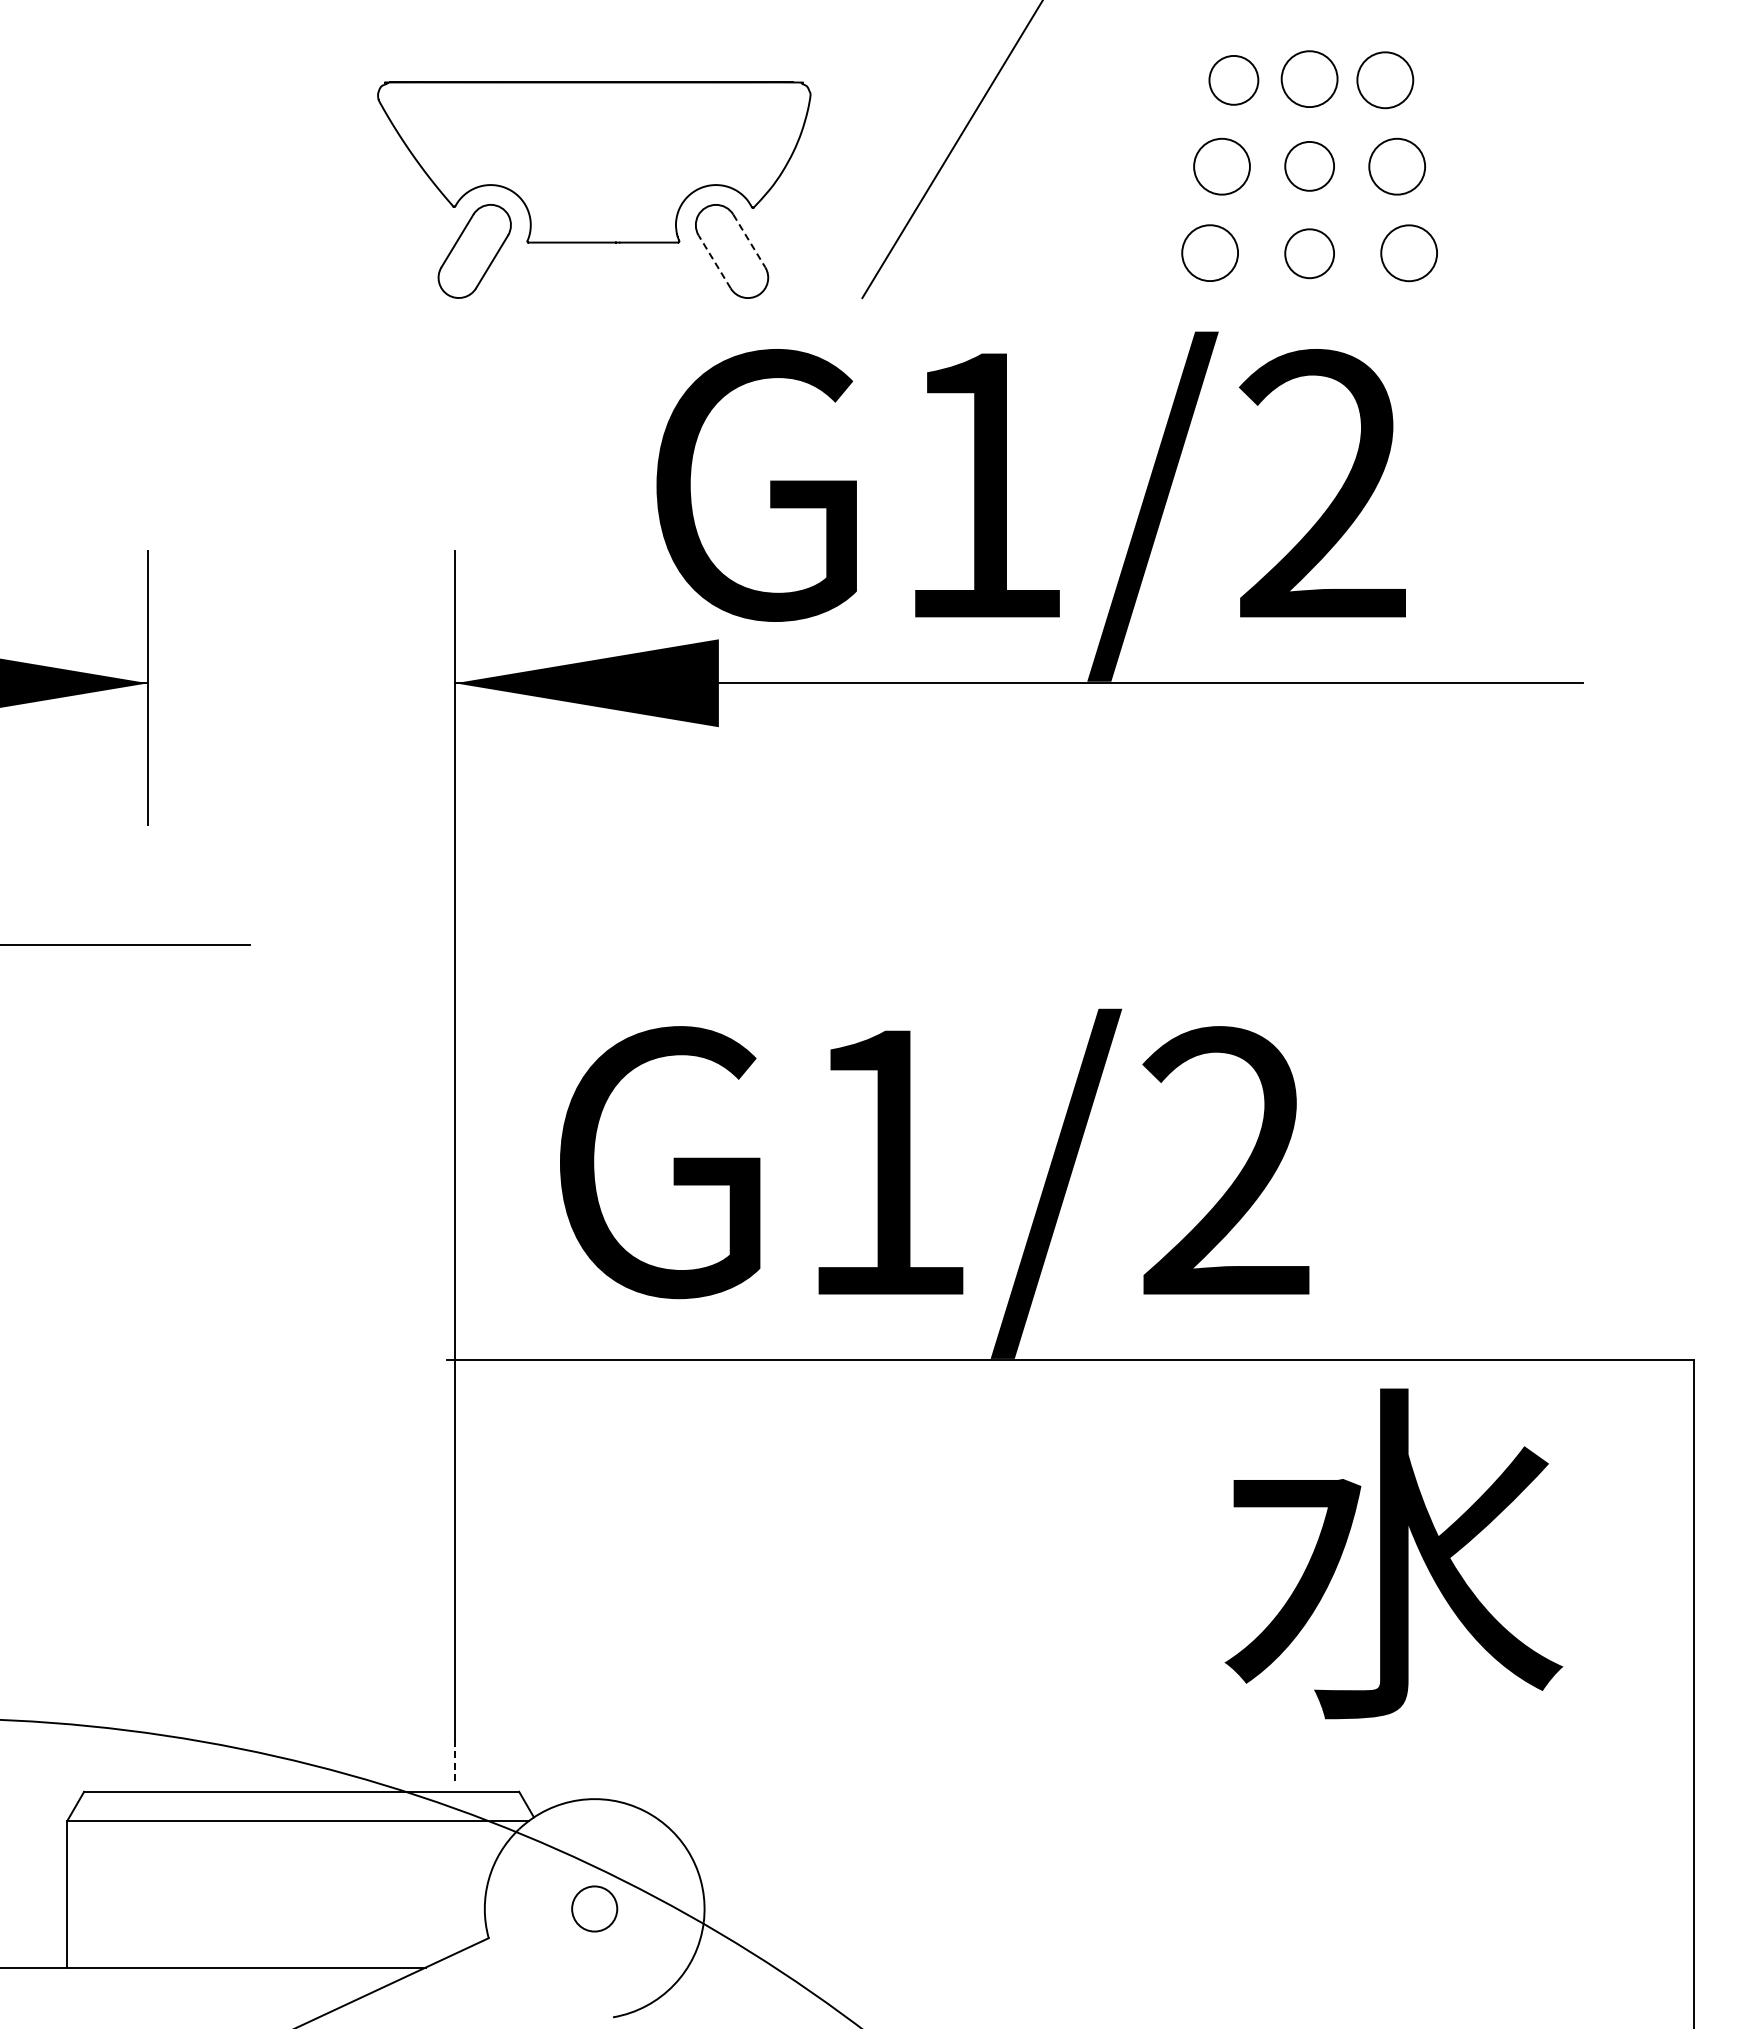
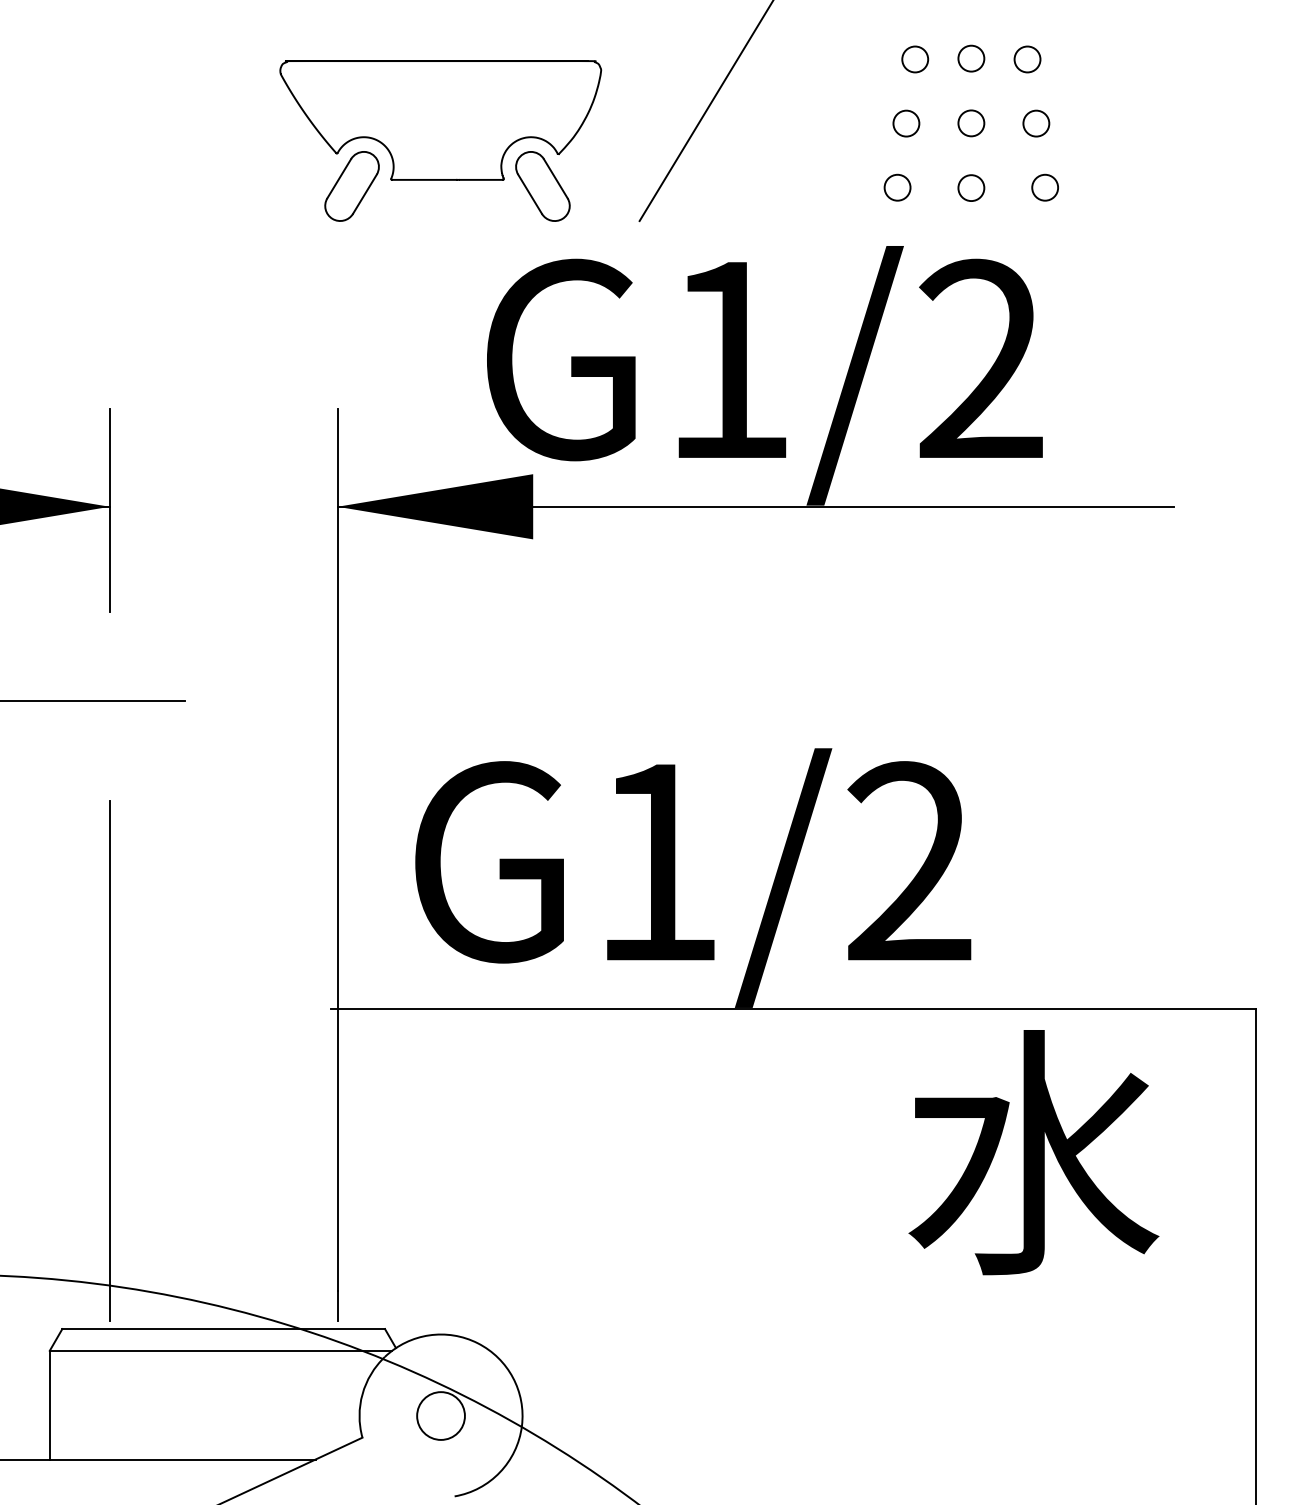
circle: (1309, 78) -> (971, 58), size x0.62
circle: (1233, 79) -> (914, 58), size x0.71
circle: (1384, 79) -> (1026, 58), size x0.62
circle: (1221, 166) -> (906, 123), size x0.62
circle: (1309, 166) -> (971, 123), size x0.71
circle: (1396, 166) -> (1035, 123), size x0.62
line: (749, 241) -> (555, 179), dashed -> solid
circle: (1209, 252) -> (897, 187), size x0.62
circle: (1408, 252) -> (1044, 187), size x0.62
circle: (1309, 253) -> (971, 187), size x0.71
line: (714, 261) -> (529, 193), dashed -> solid
line: (148, 1430) -> (110, 1061), added
line: (455, 1760) -> (337, 1305), dashed -> solid
circle: (594, 1908) -> (440, 1415), size x1.43

